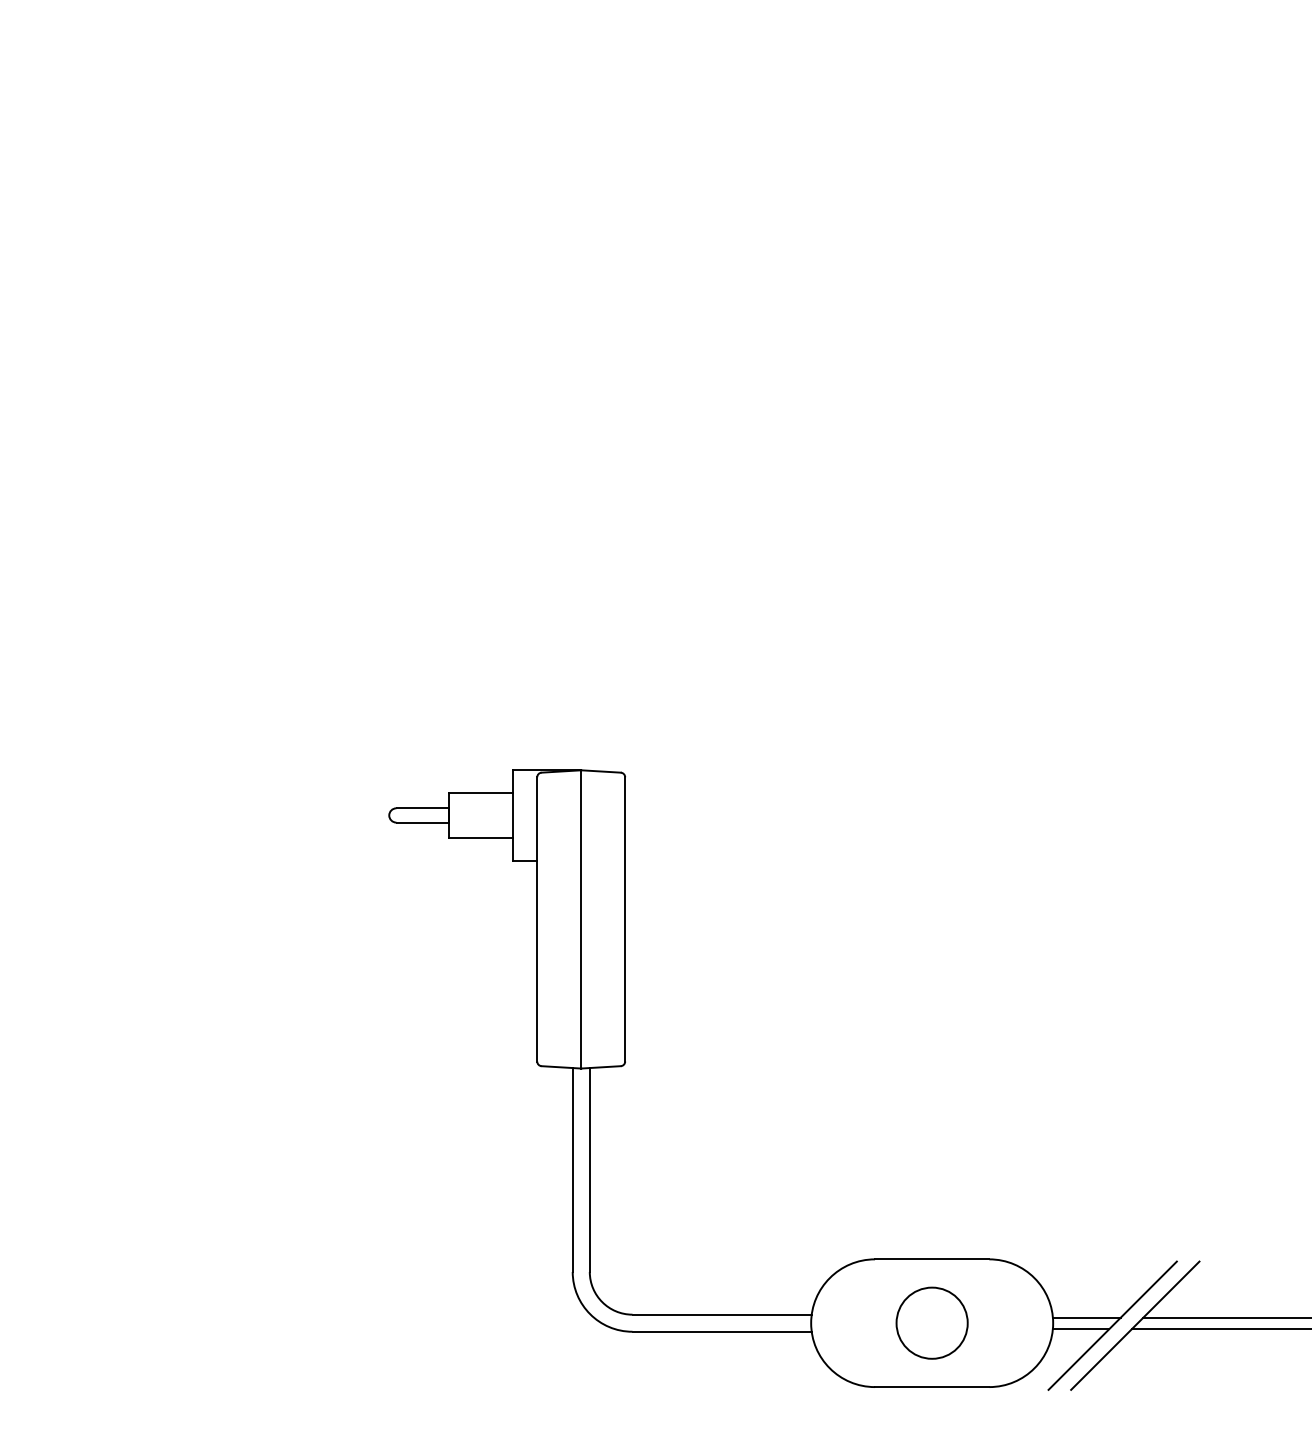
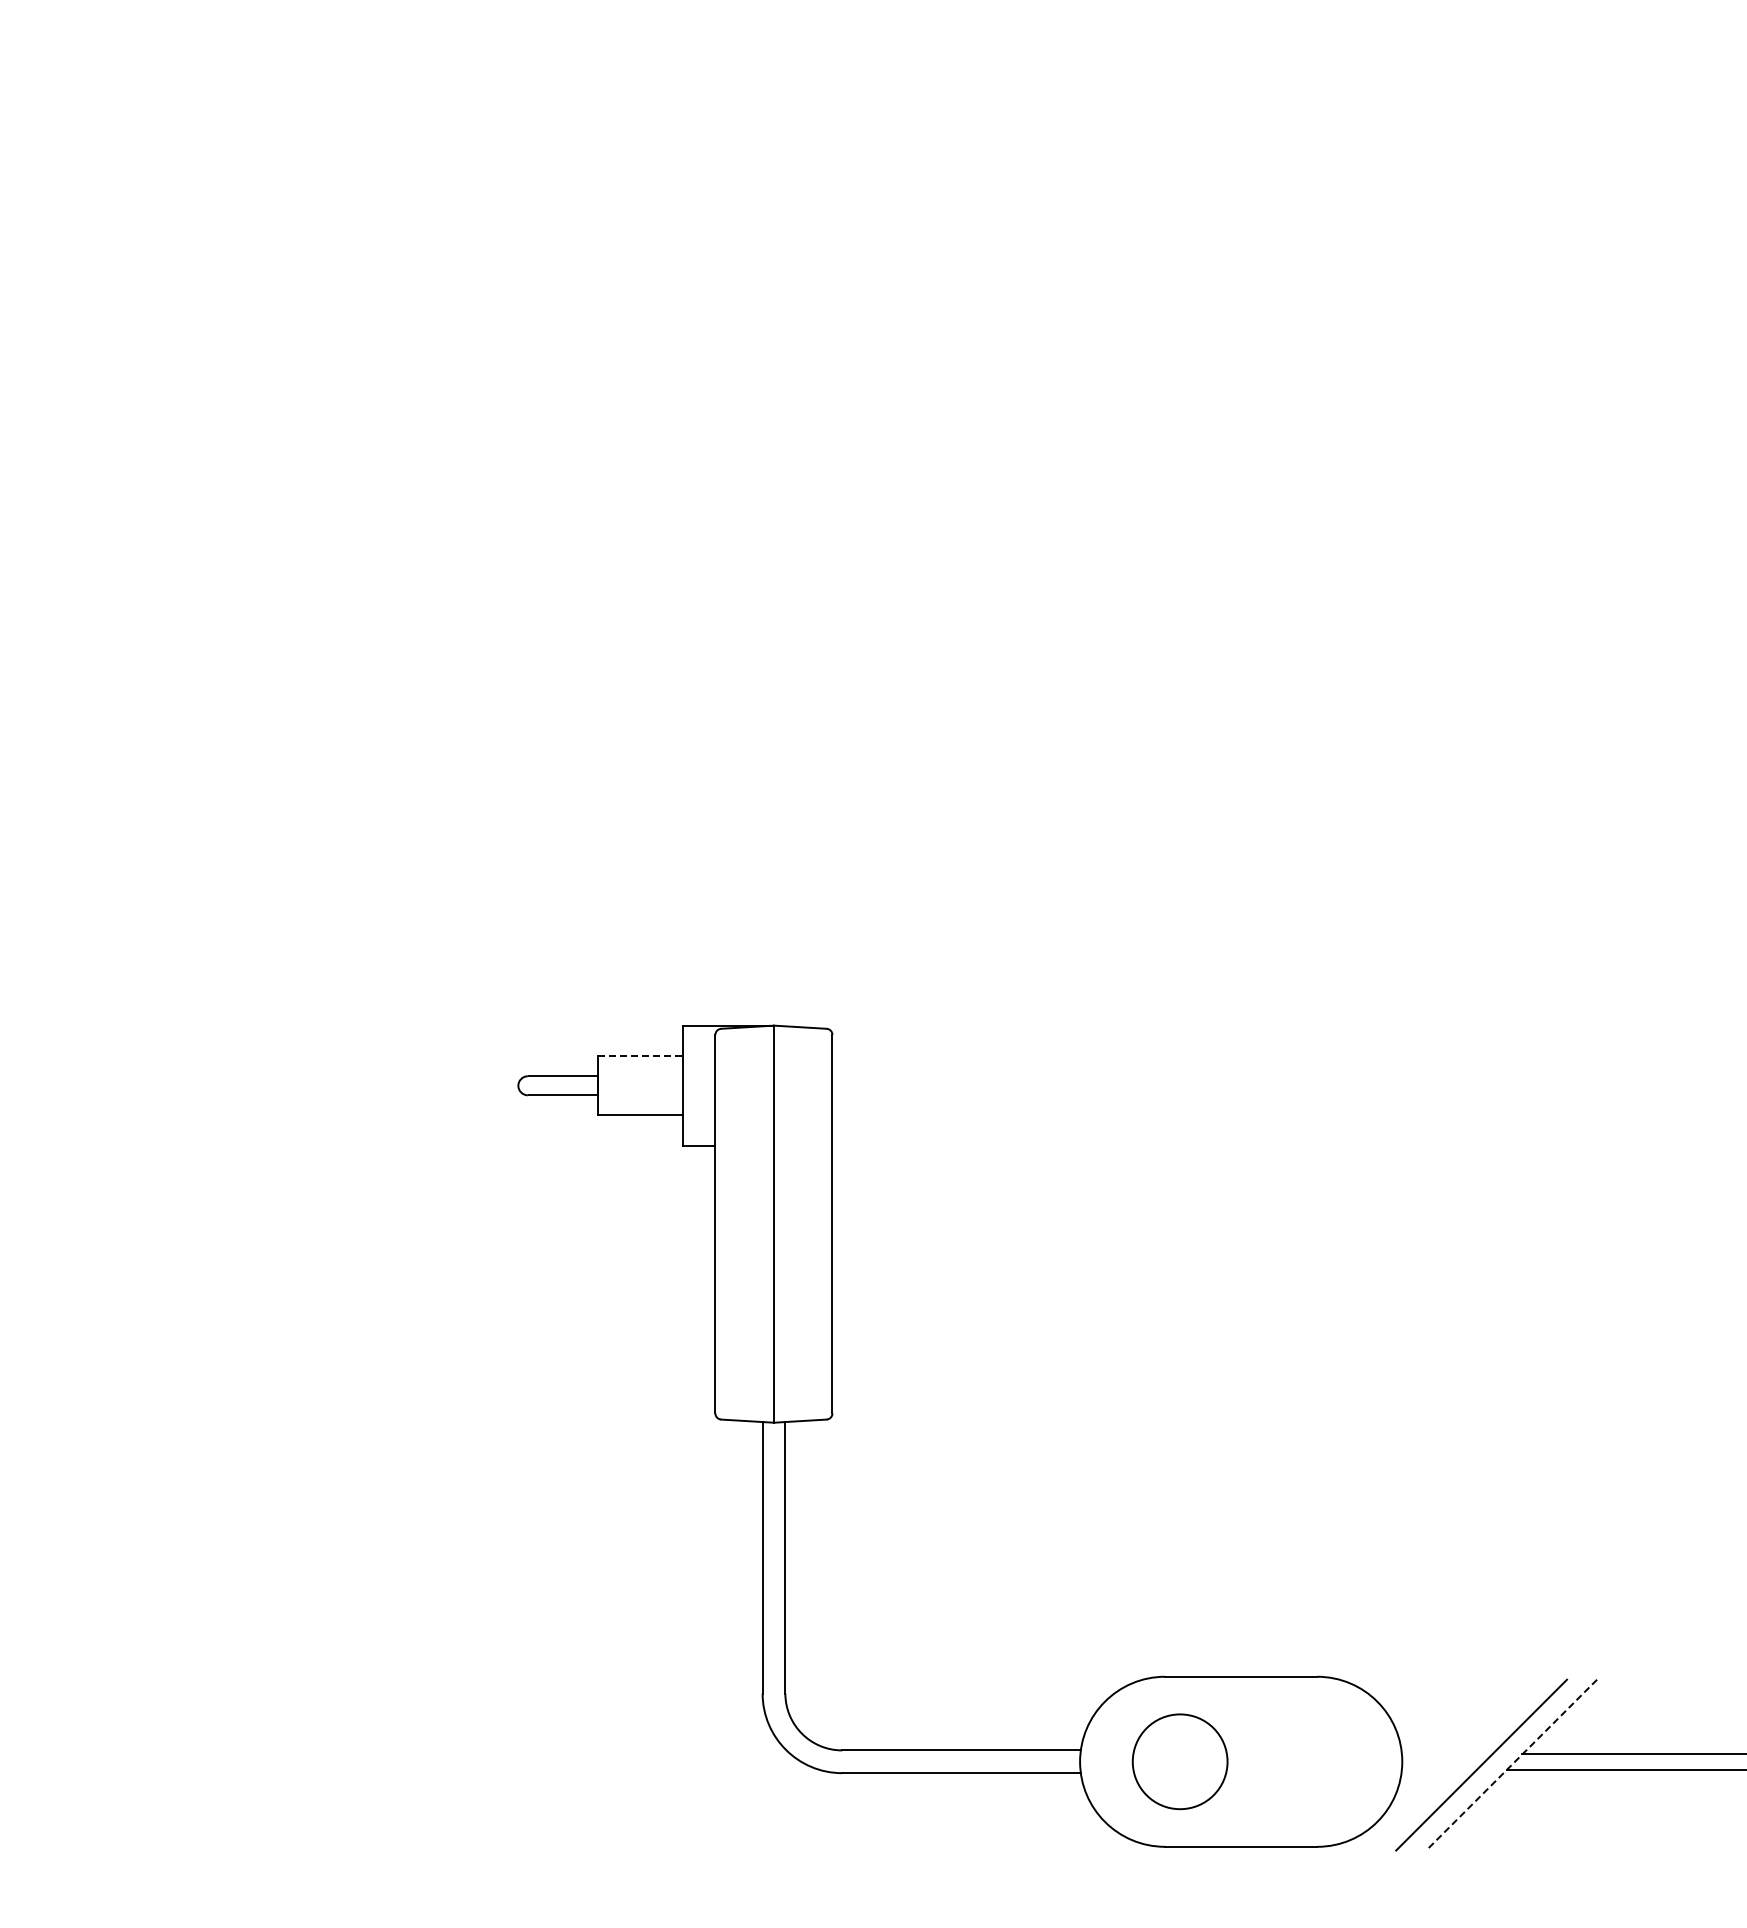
line: (480, 793) -> (640, 1056), solid -> dashed
line: (1087, 1317) -> (1447, 1754), removed
circle: (931, 1323) -> (1179, 1761), moved
line: (1135, 1326) -> (1511, 1765), solid -> dashed
line: (1081, 1329) -> (1439, 1769), removed

